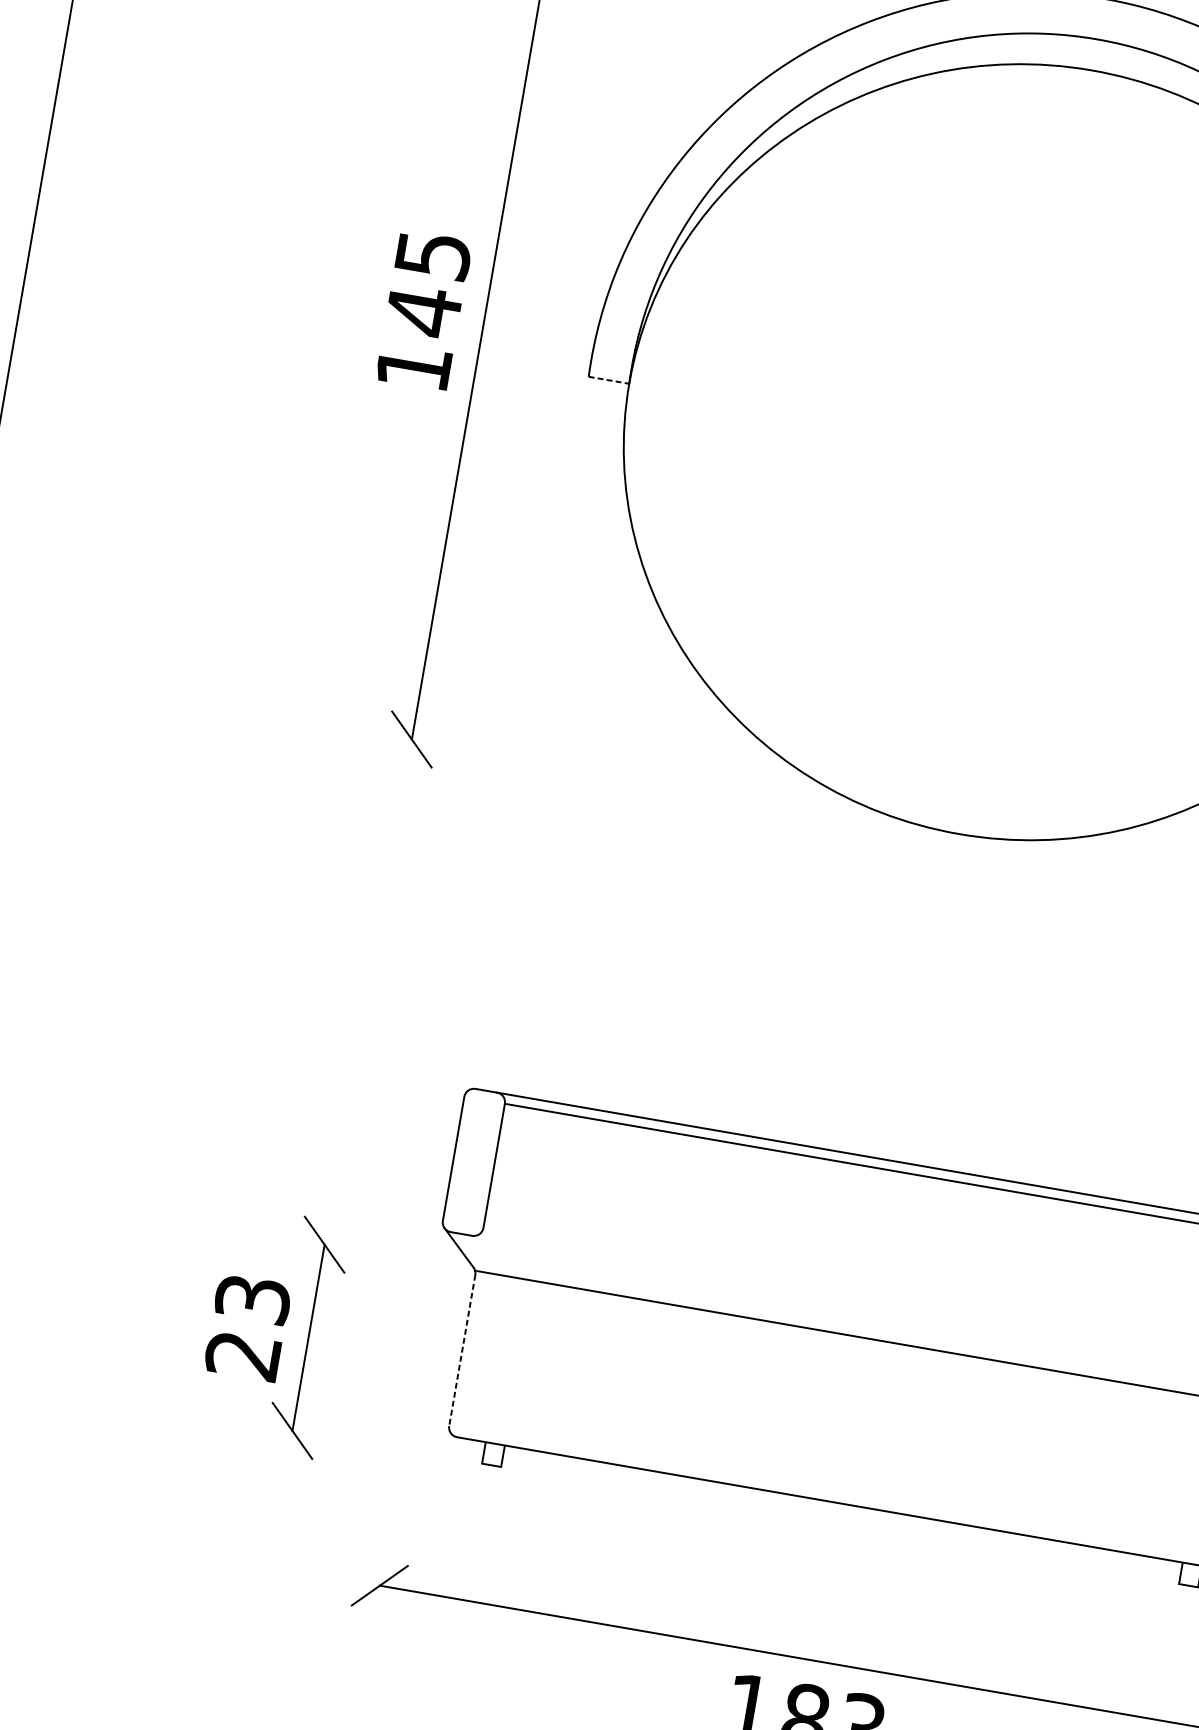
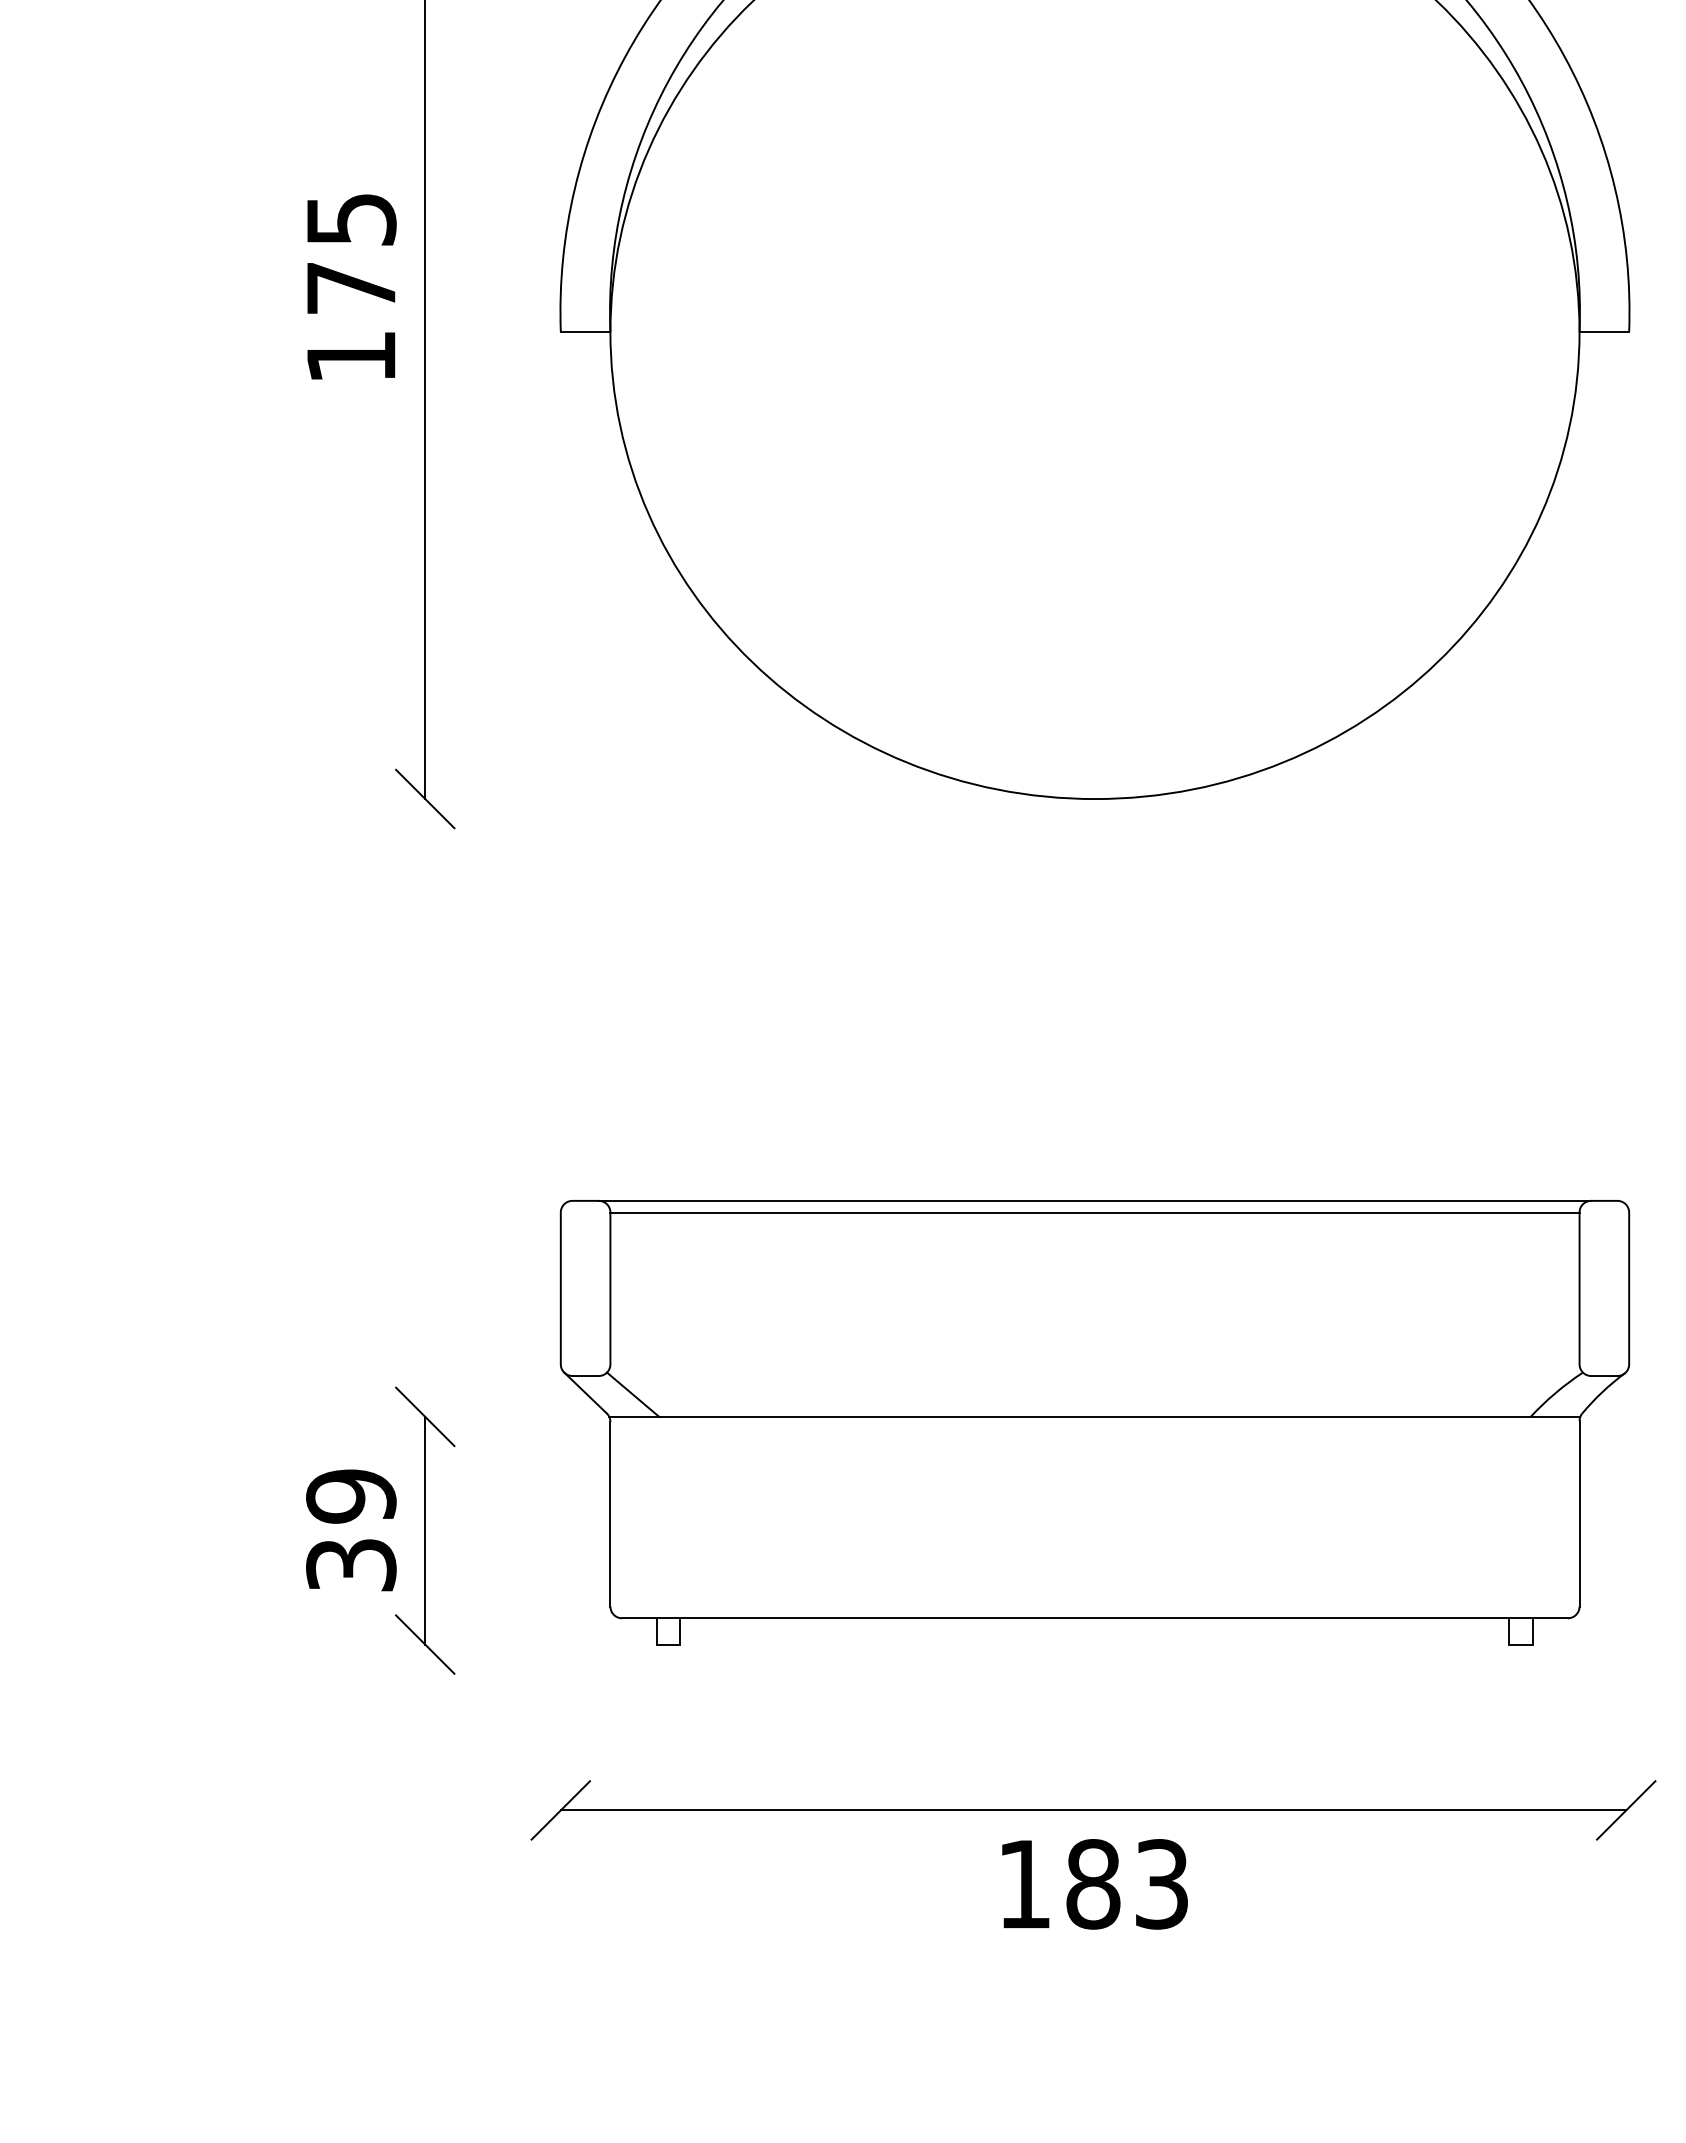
text: (423, 311) -> (351, 288), 145 -> 175
line: (608, 380) -> (585, 332), dashed -> solid
line: (497, 1255) -> (632, 1394), added
text: (248, 1327) -> (351, 1530), 23 -> 39
line: (462, 1350) -> (610, 1514), dashed -> solid

